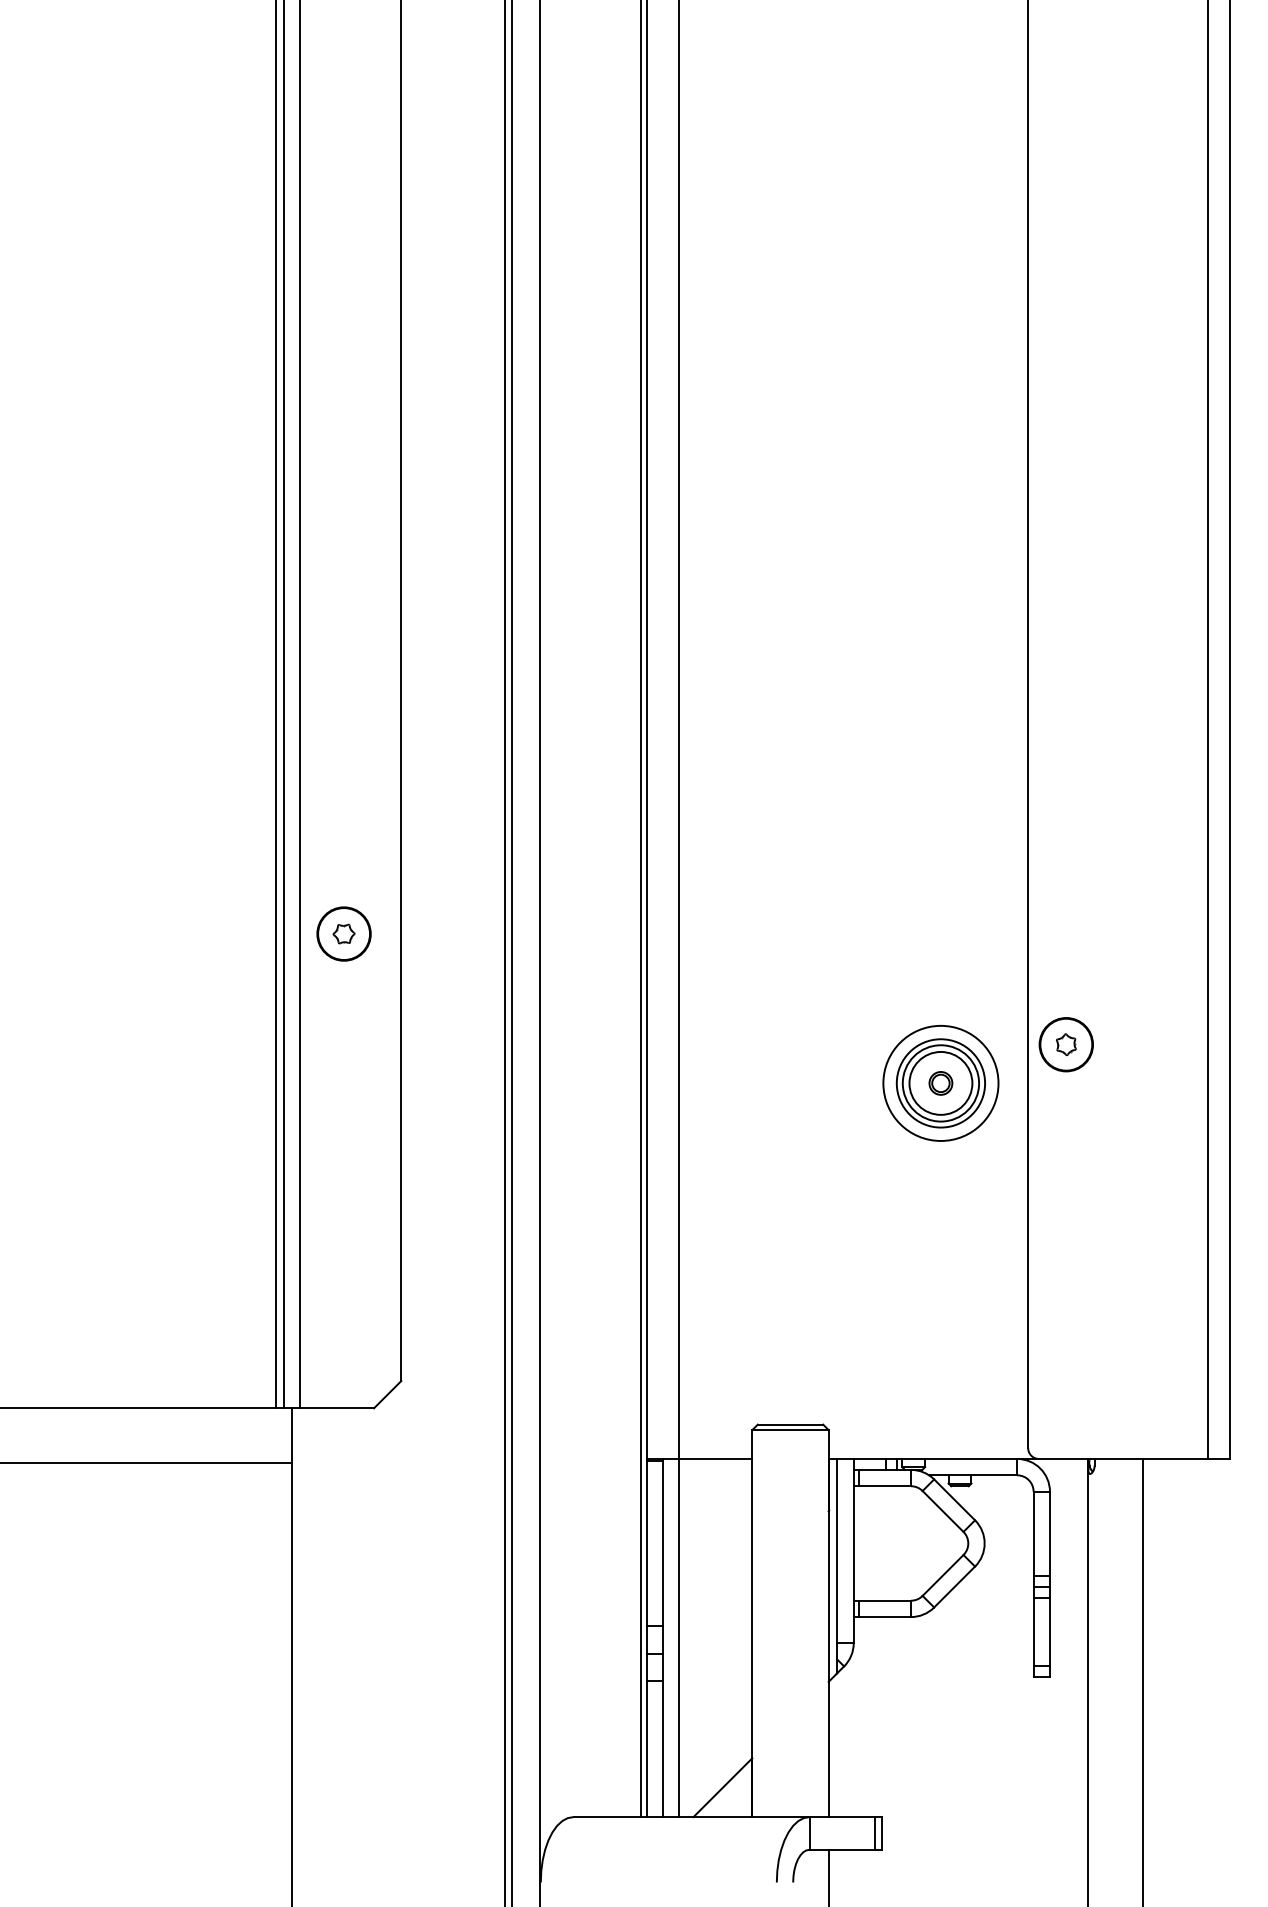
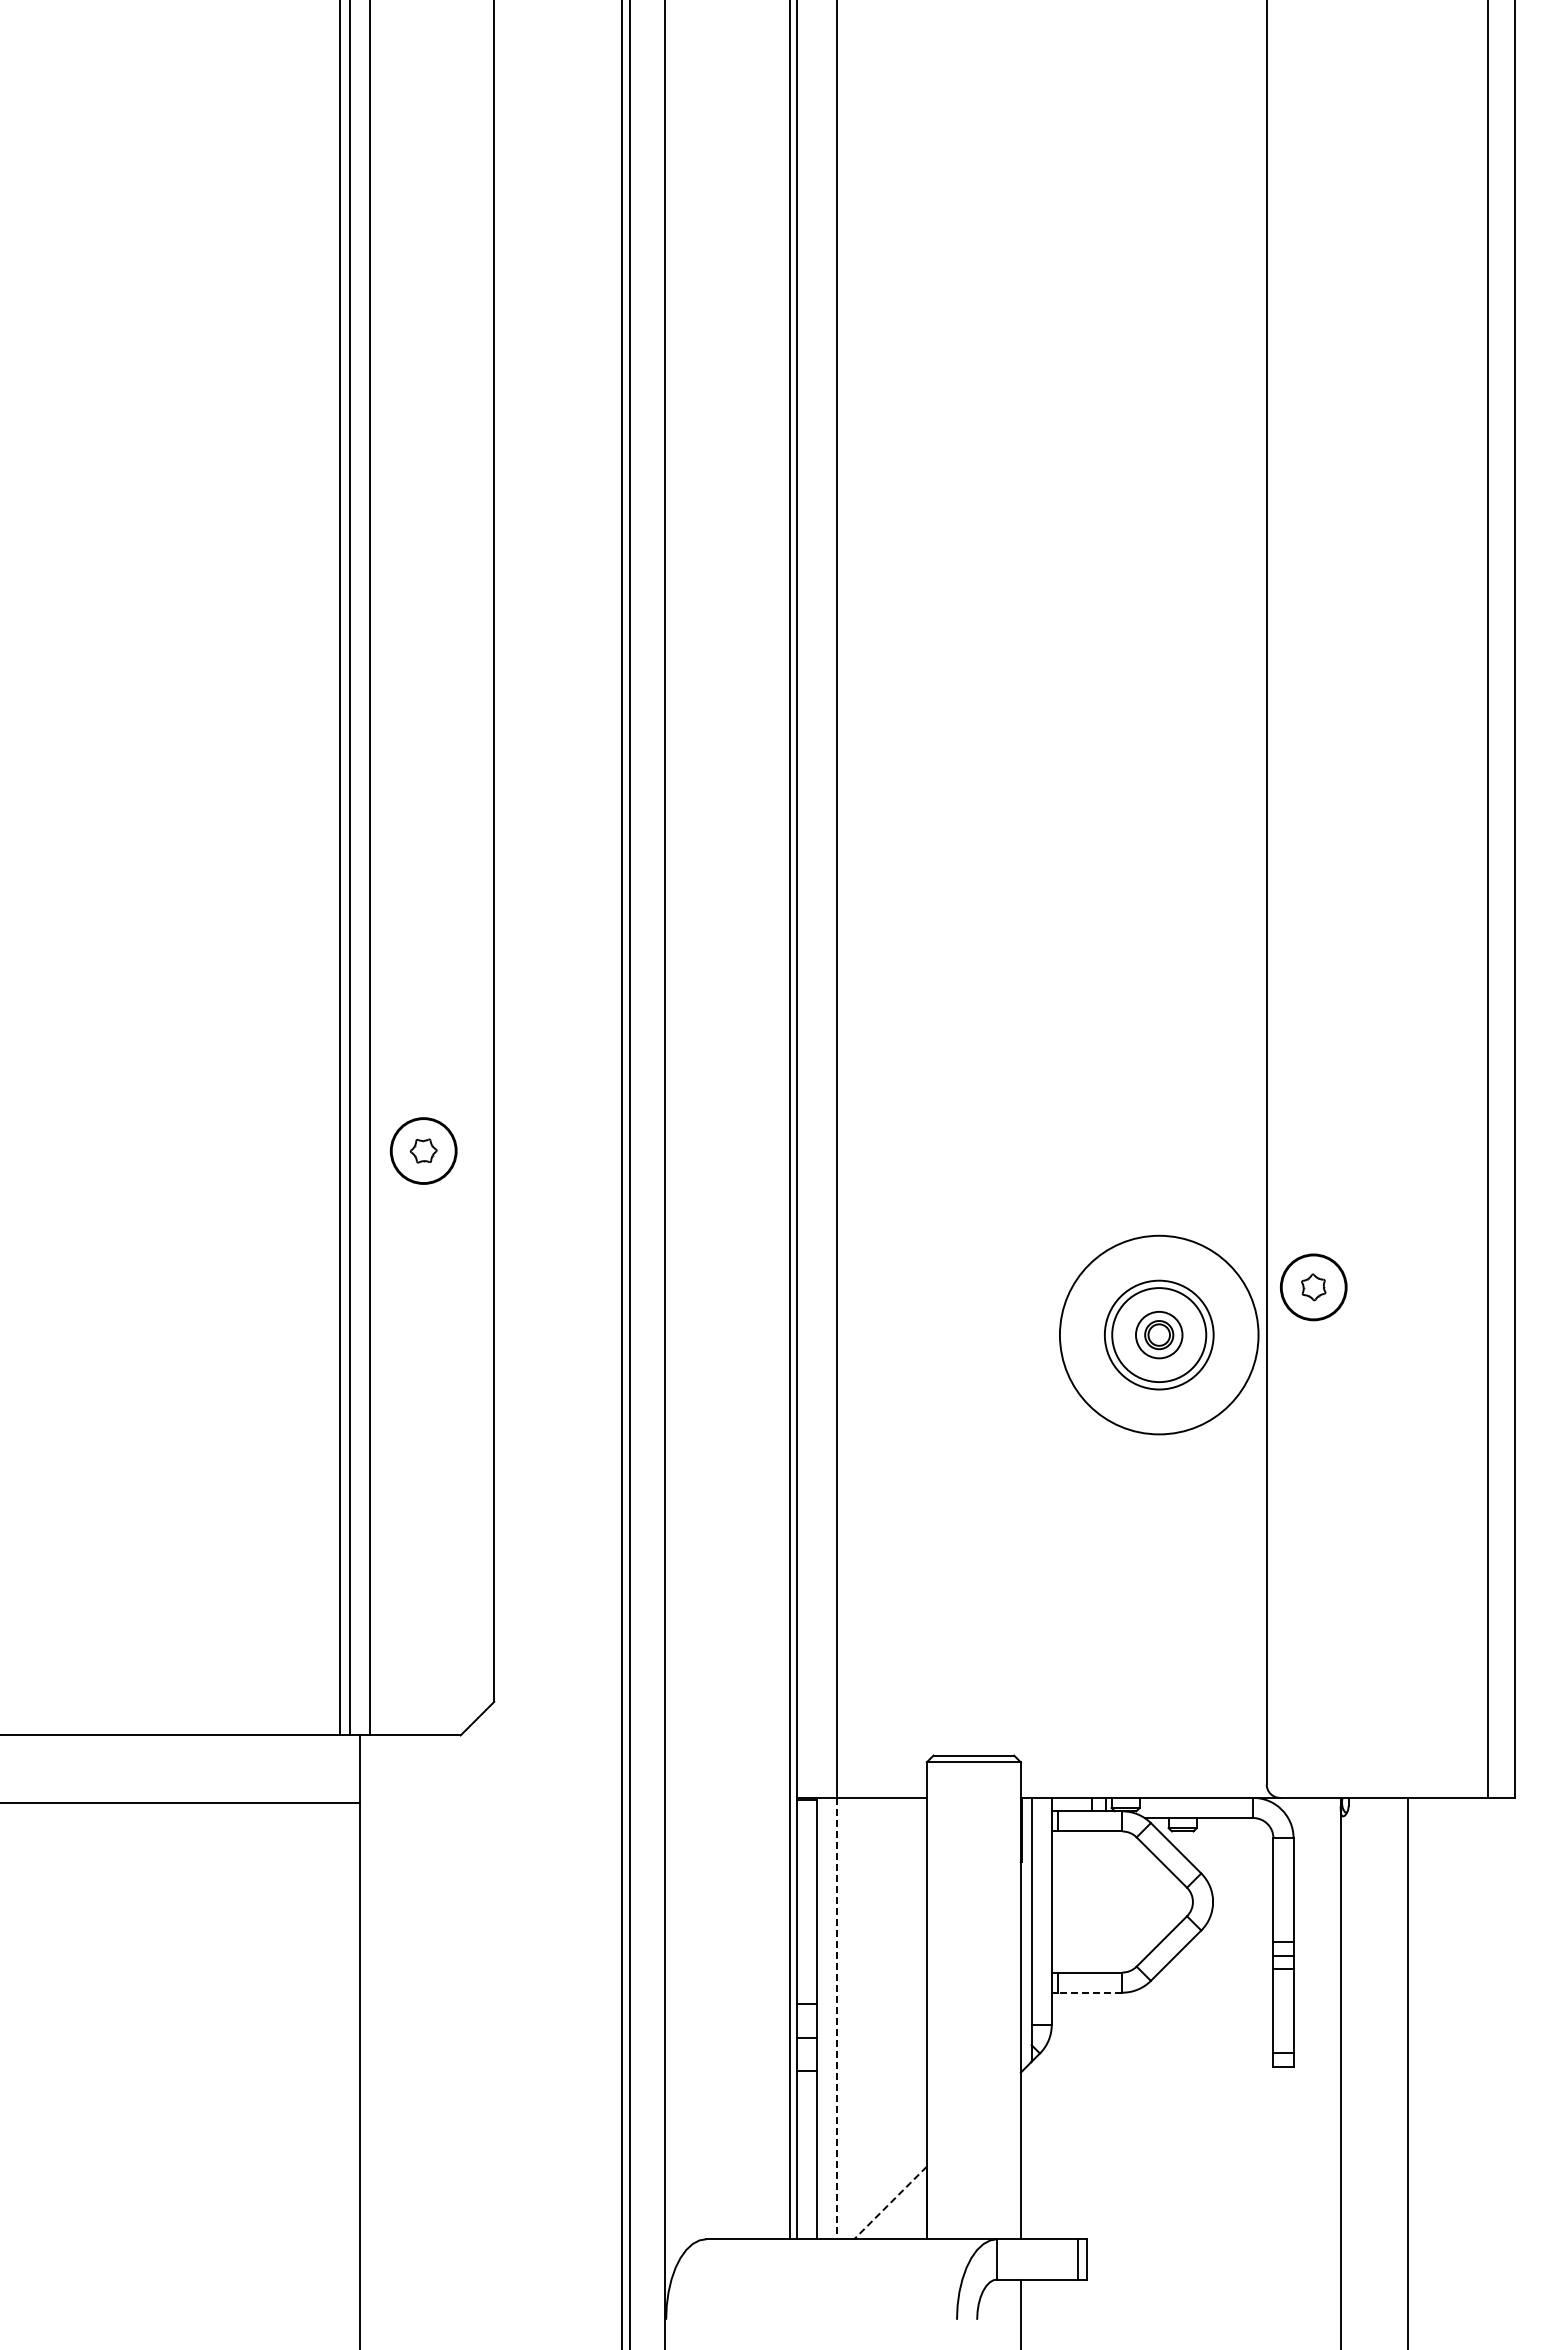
circle: (941, 1082) -> (1159, 1334), size x0.6
circle: (941, 1083) -> (1159, 1335), size x1.4
line: (885, 1616) -> (1090, 1992), solid -> dashed
line: (679, 1638) -> (836, 2018), solid -> dashed
line: (722, 1788) -> (890, 2203), solid -> dashed

